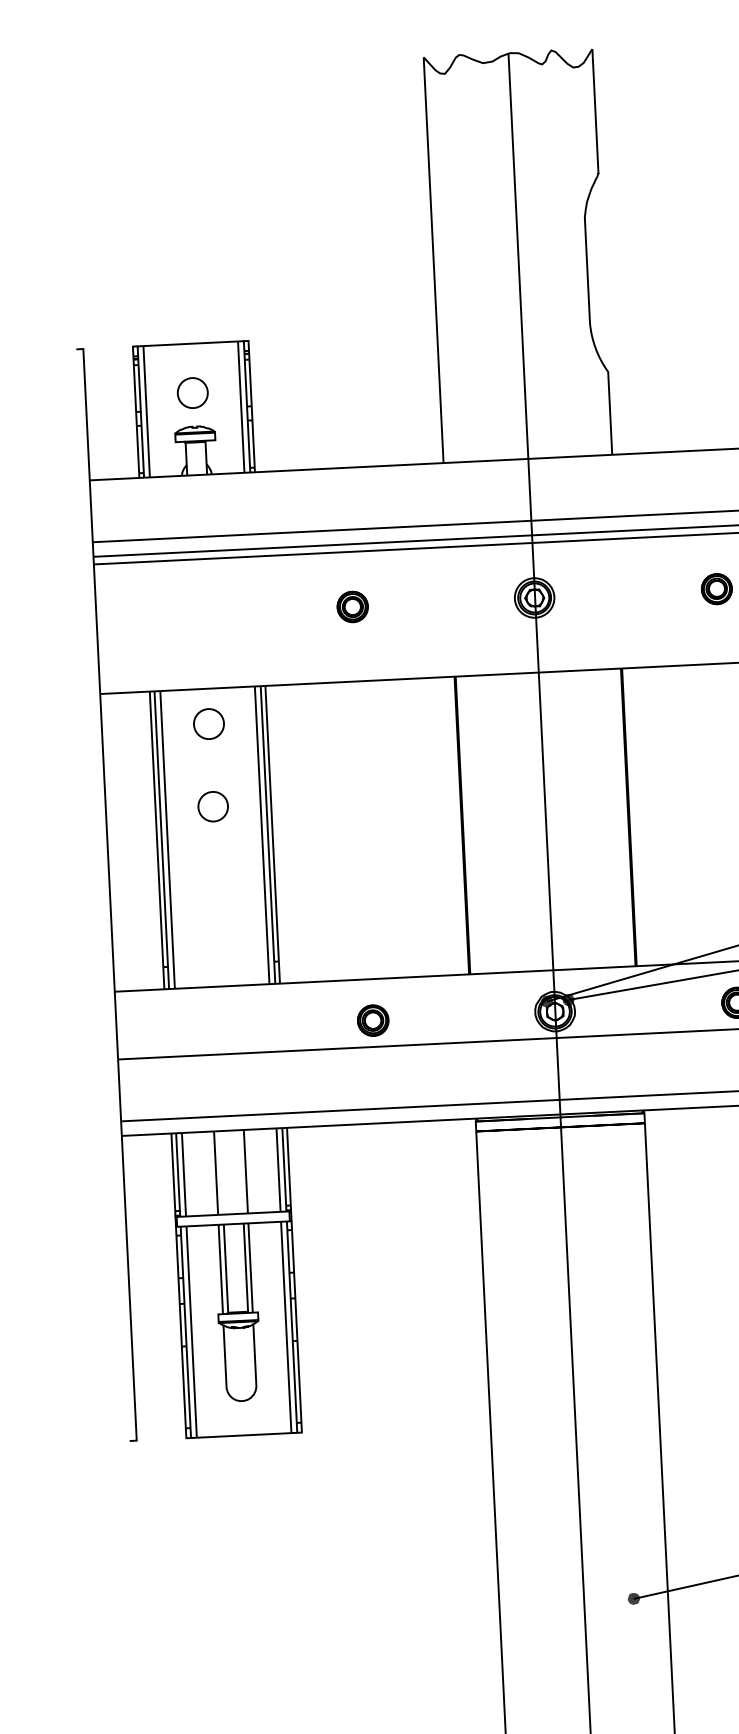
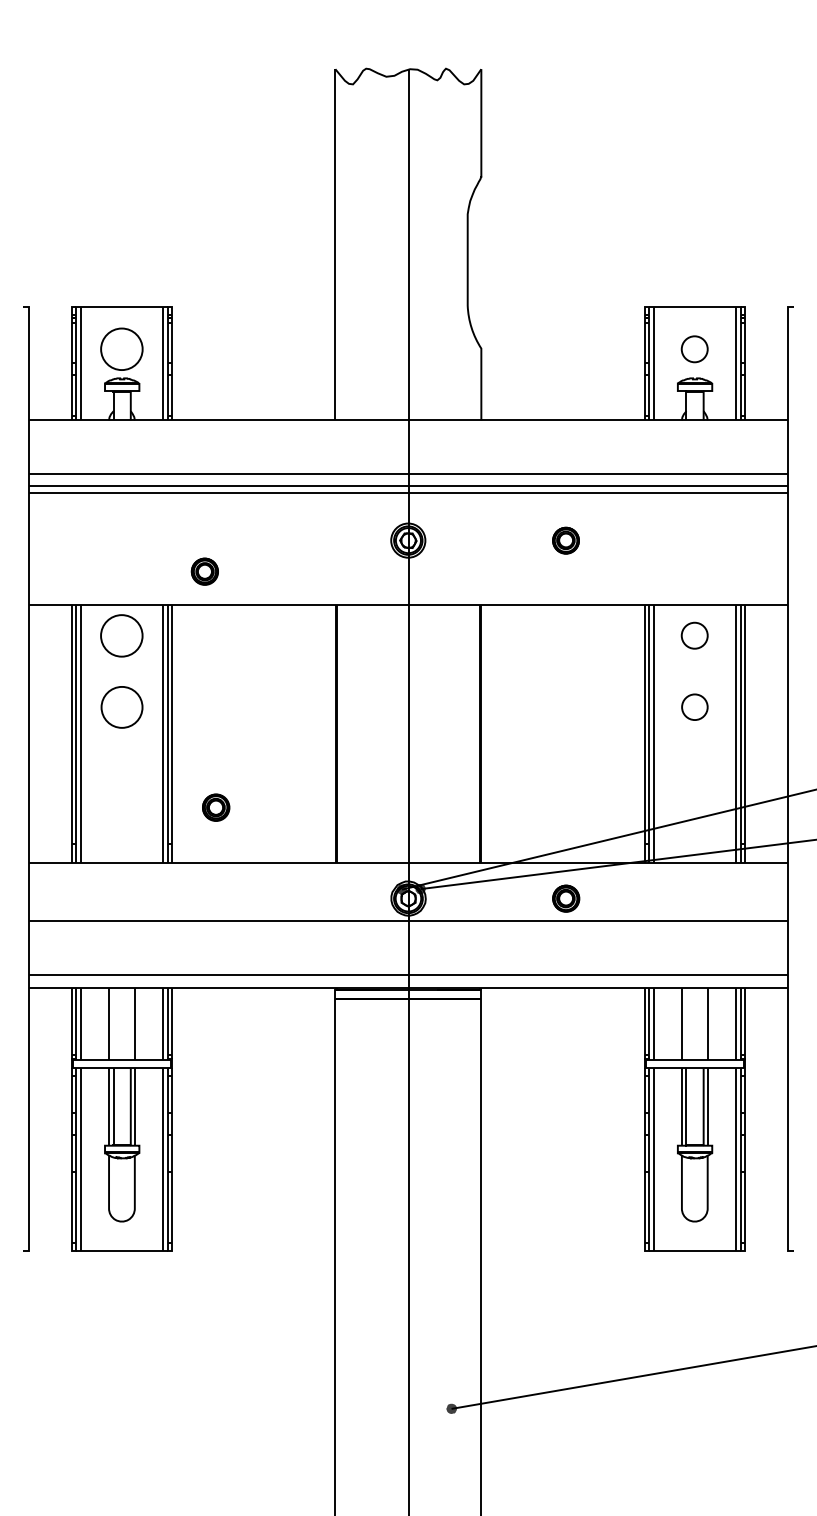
circle: (192, 393) -> (121, 349), size x1.6
part: (352, 606) -> (204, 571), moved
circle: (208, 723) -> (121, 635), size x1.6
circle: (212, 805) -> (121, 706), size x1.6
part: (373, 1020) -> (216, 807), moved

